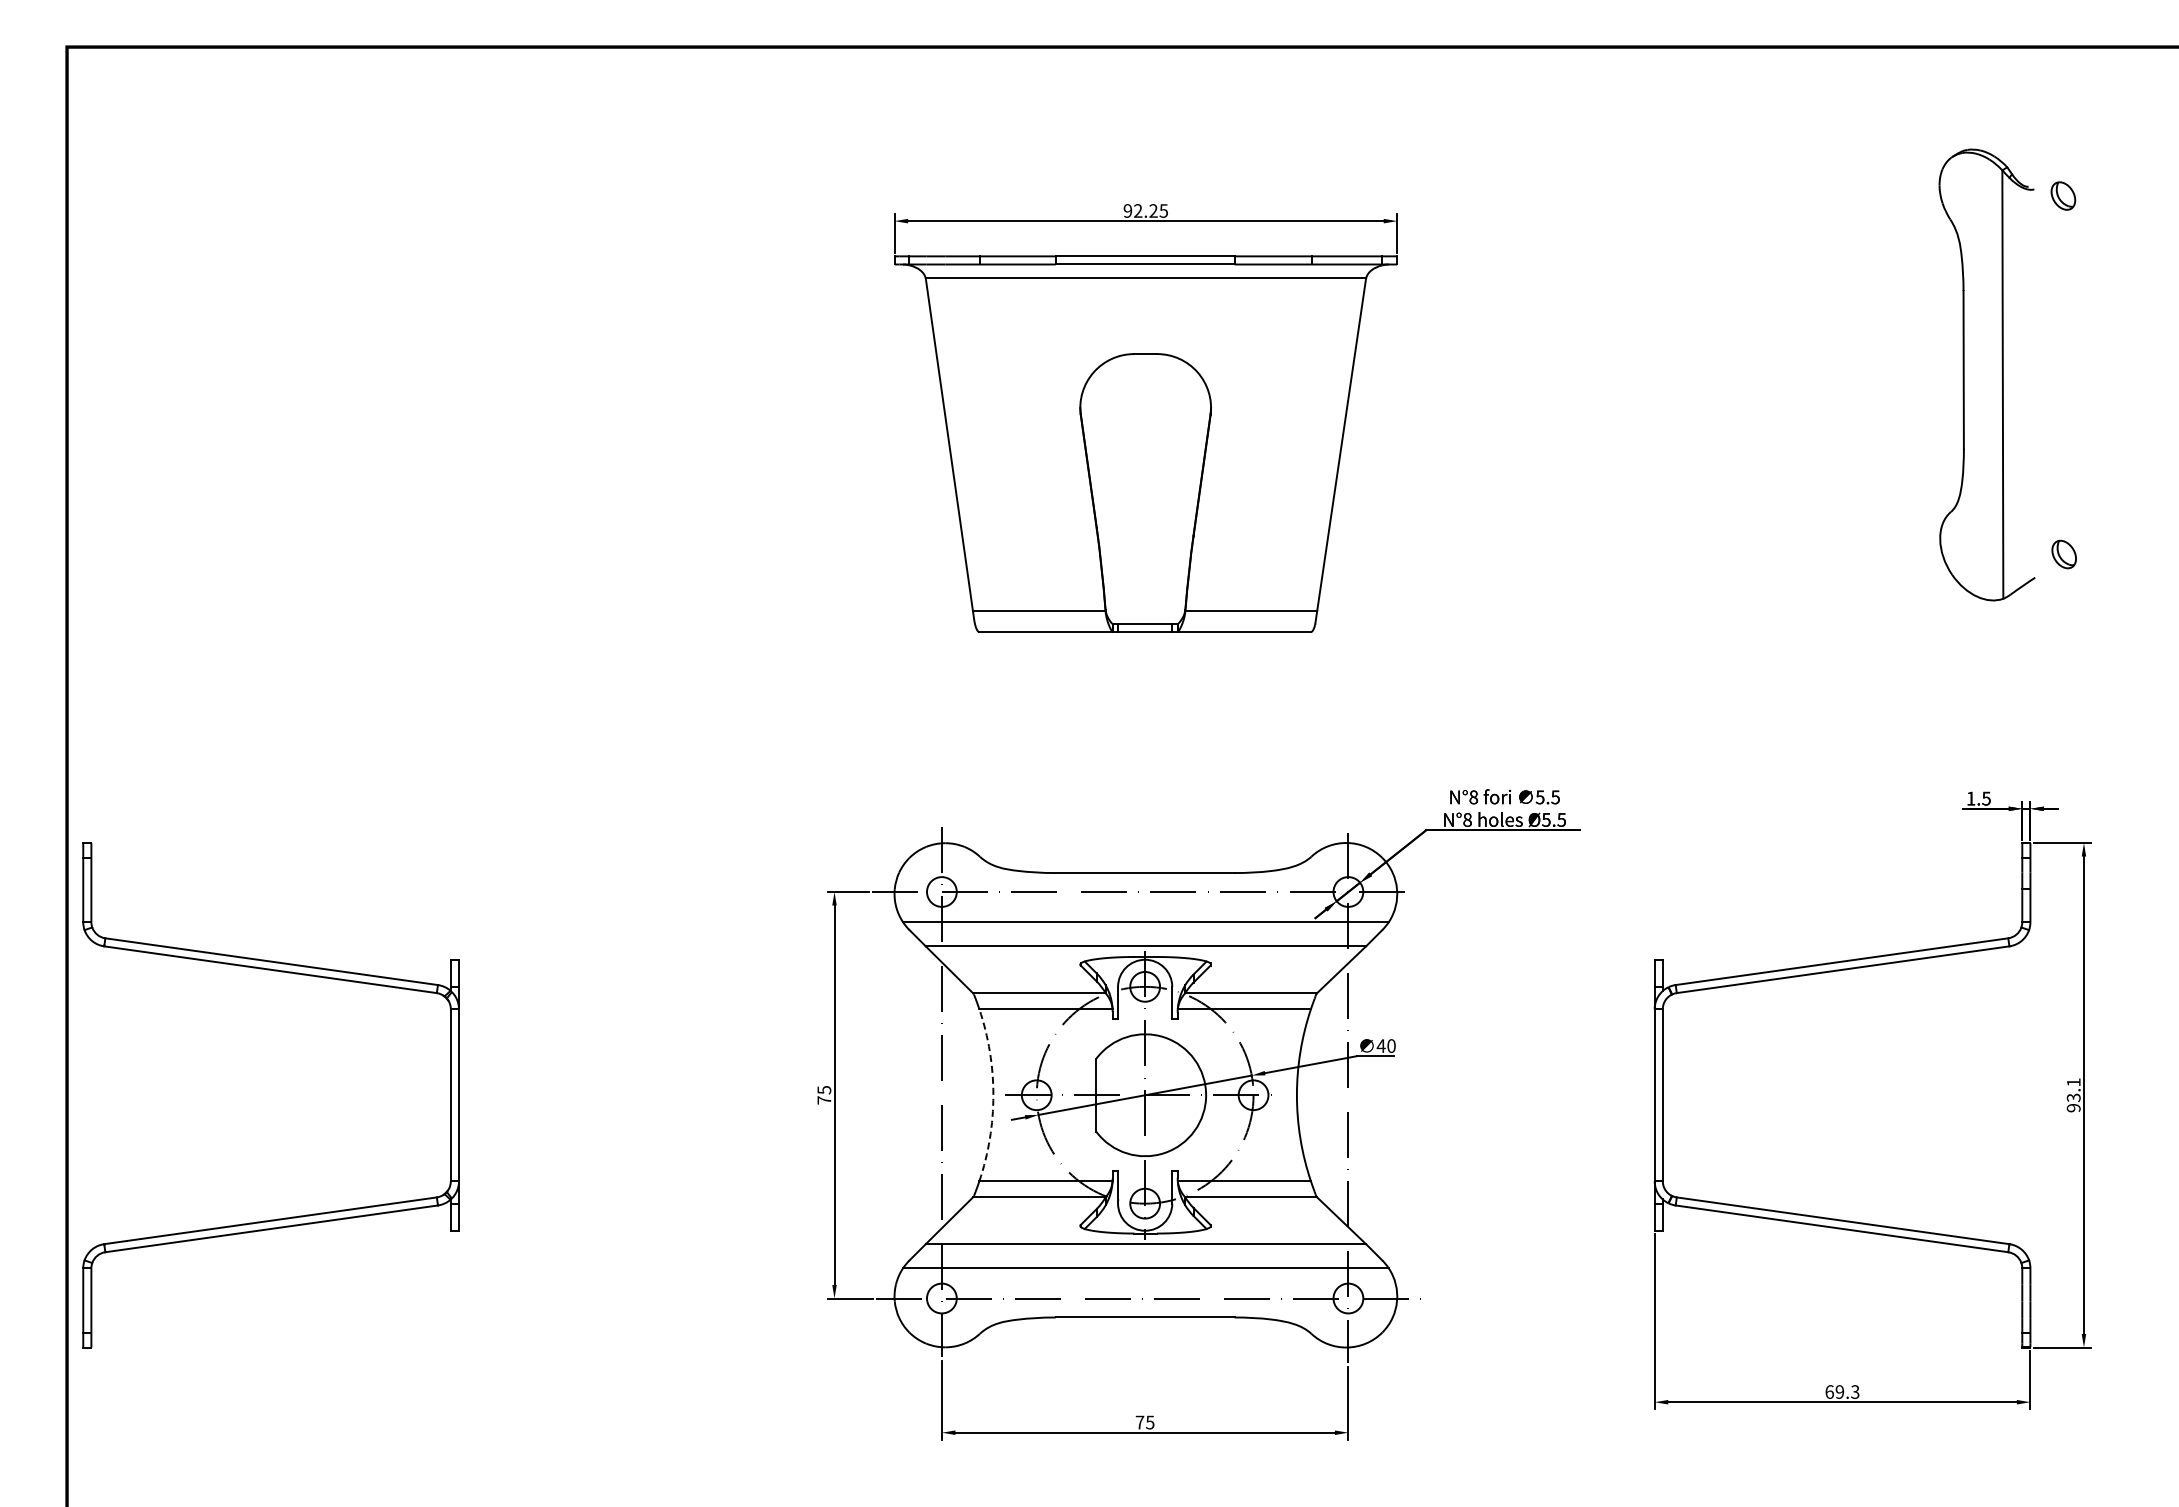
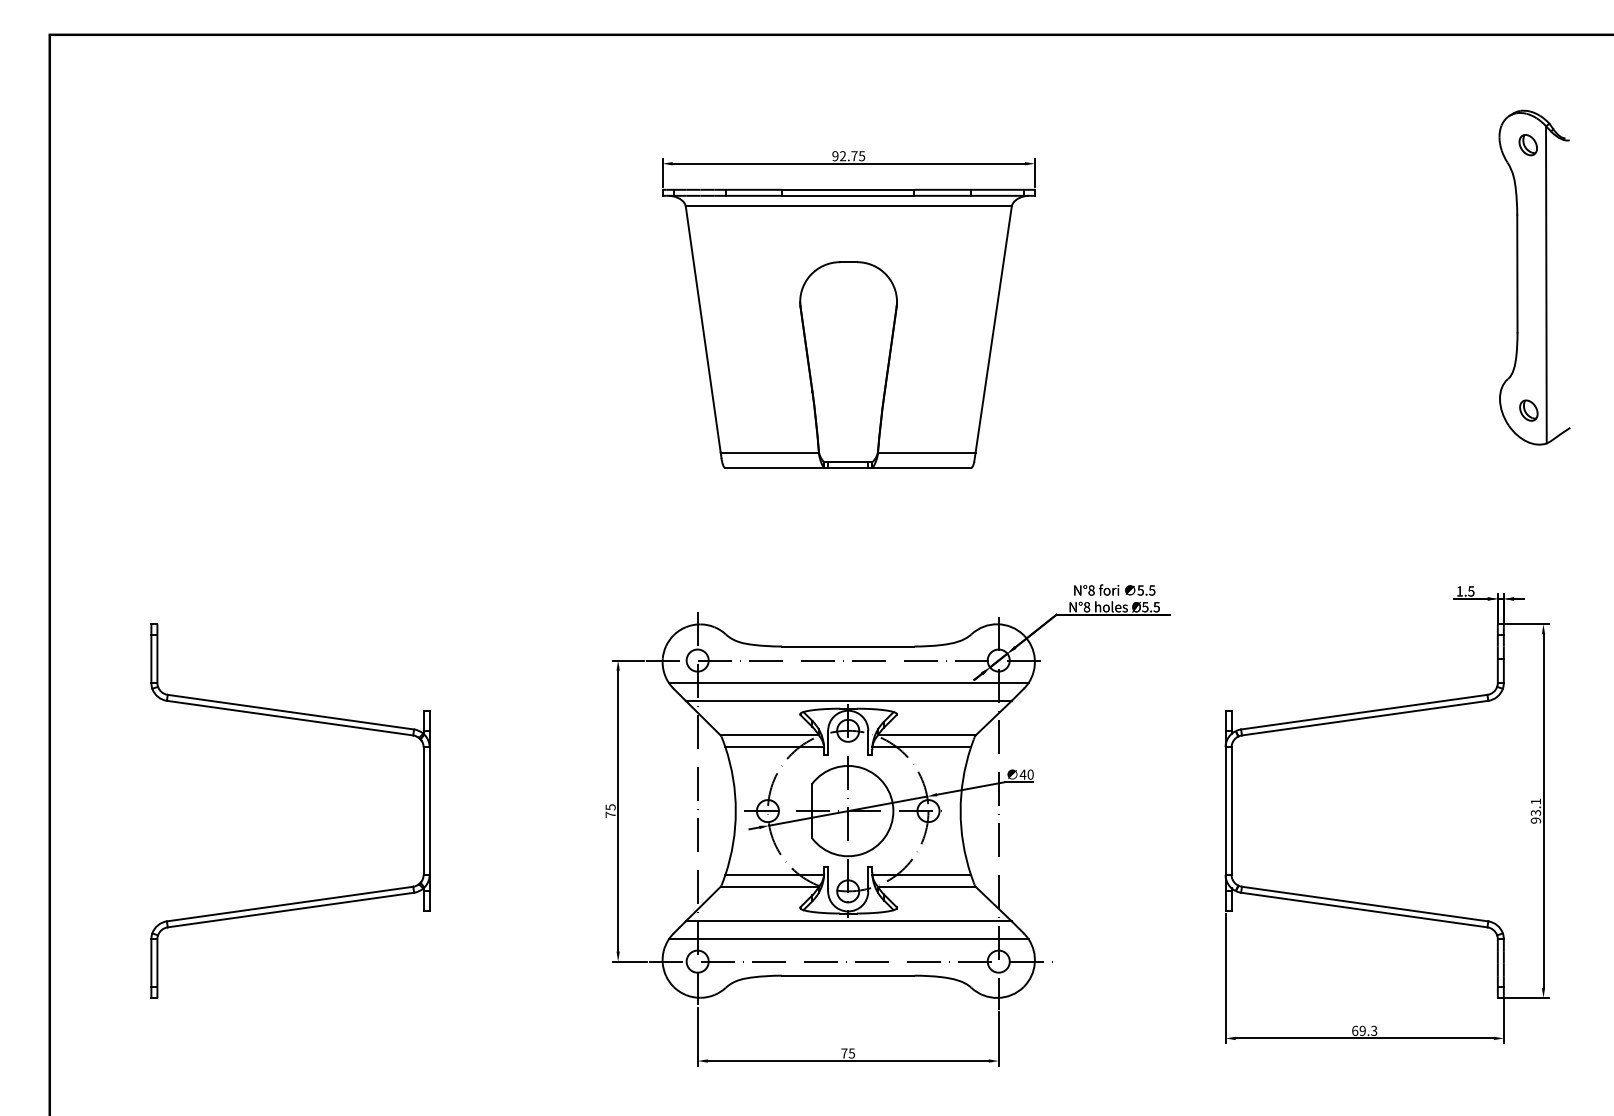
text: (1153, 210) -> (854, 155), 92.25 -> 92.75
part: (1986, 374) -> (1534, 277), moved
arc: (993, 1095) -> (735, 811), dashed -> solid
part: (284, 1217) -> (300, 901), moved

